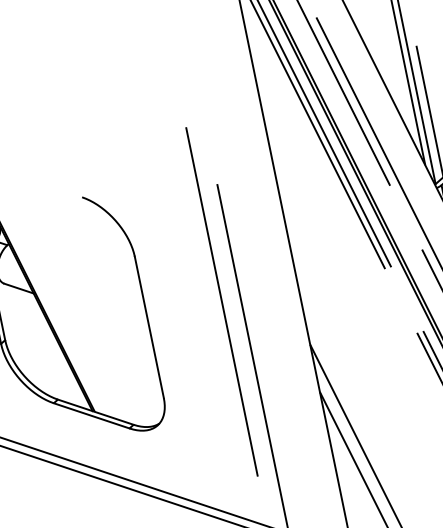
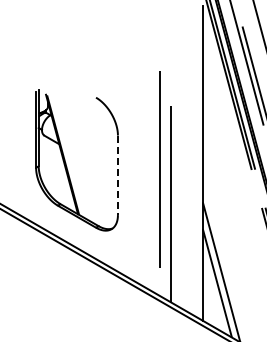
line: (148, 327) -> (117, 175), solid -> dashed

